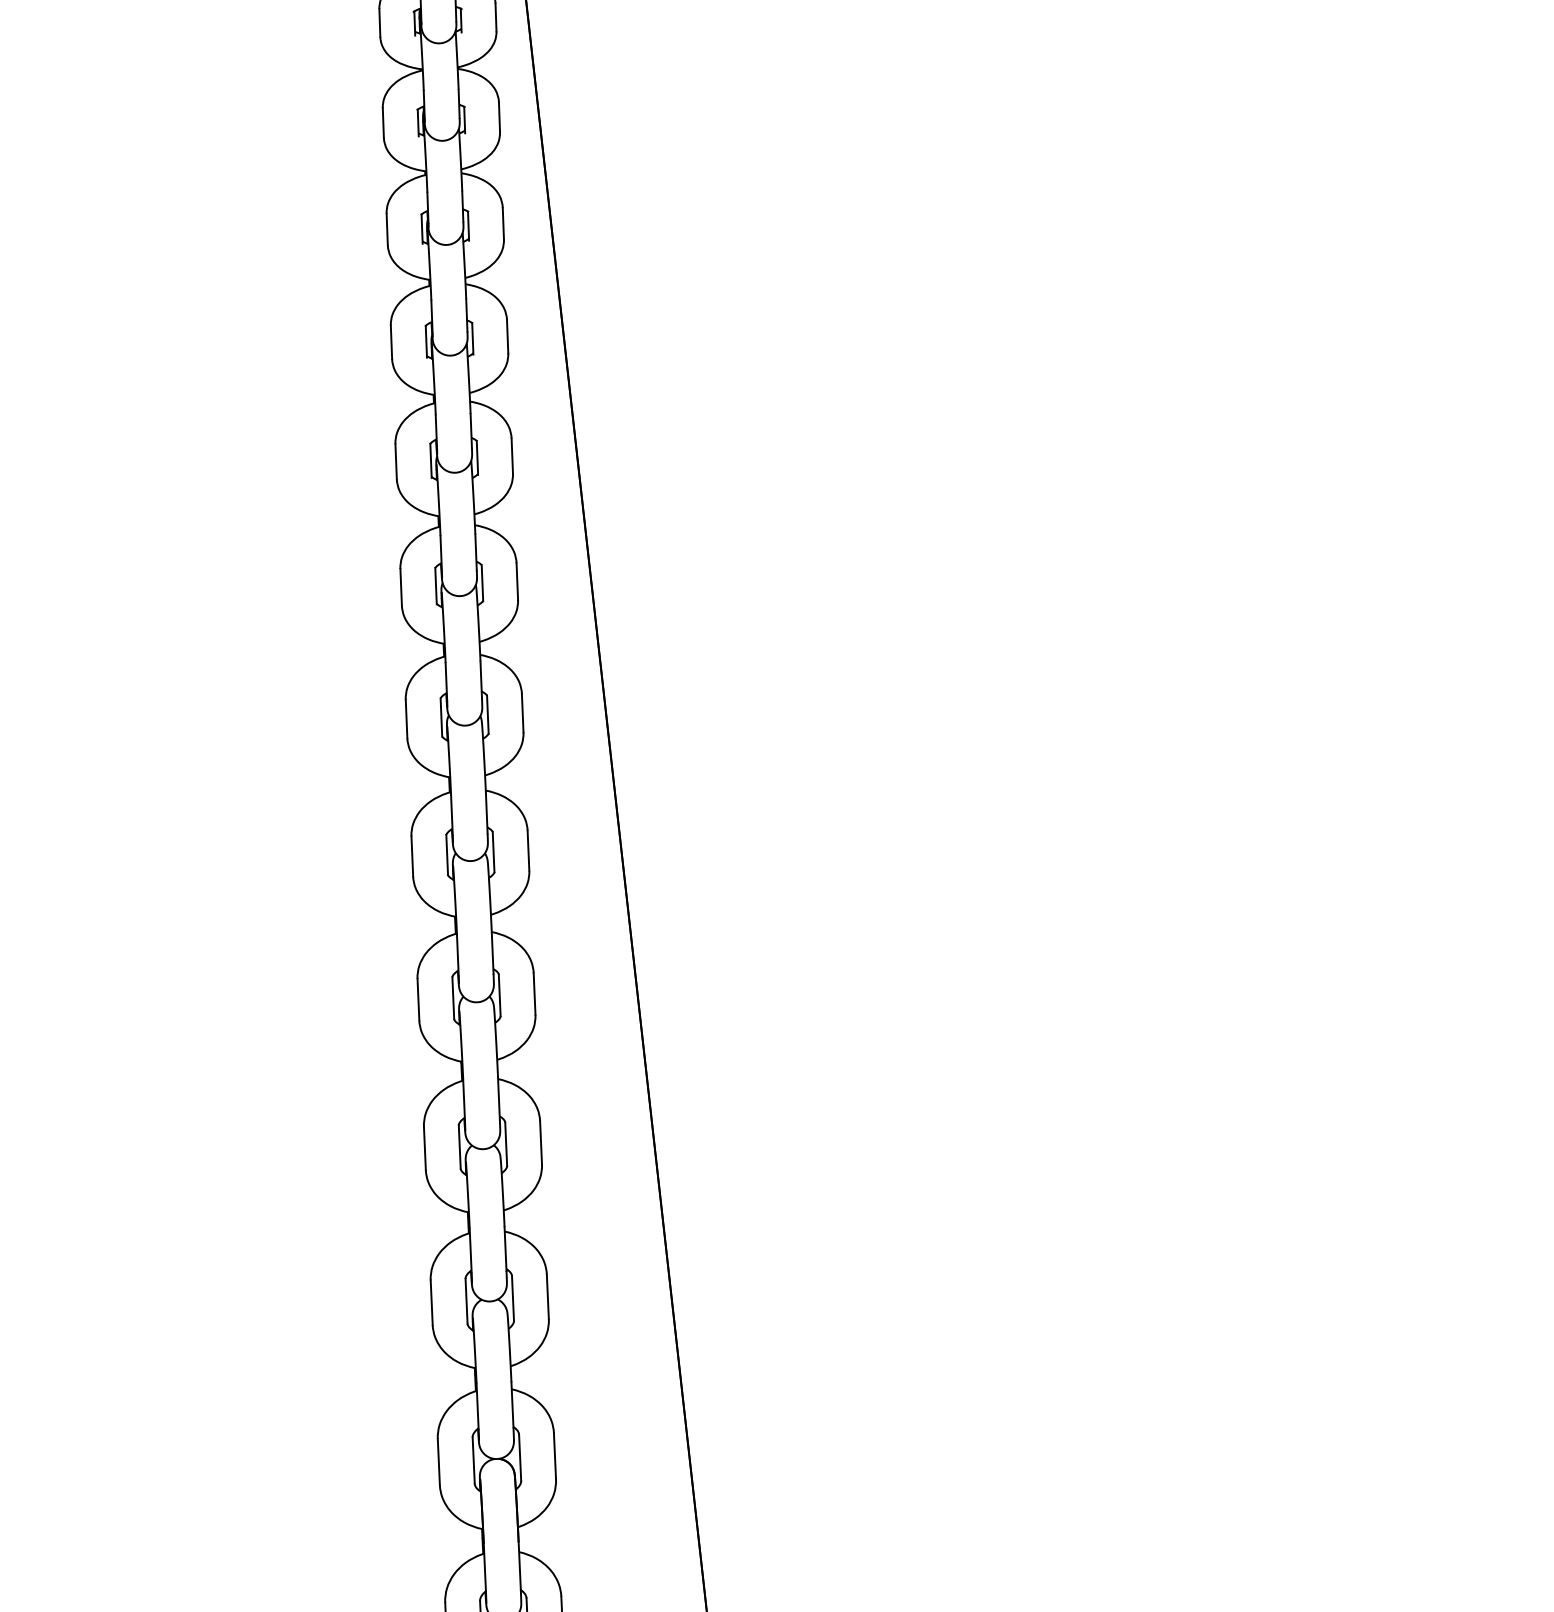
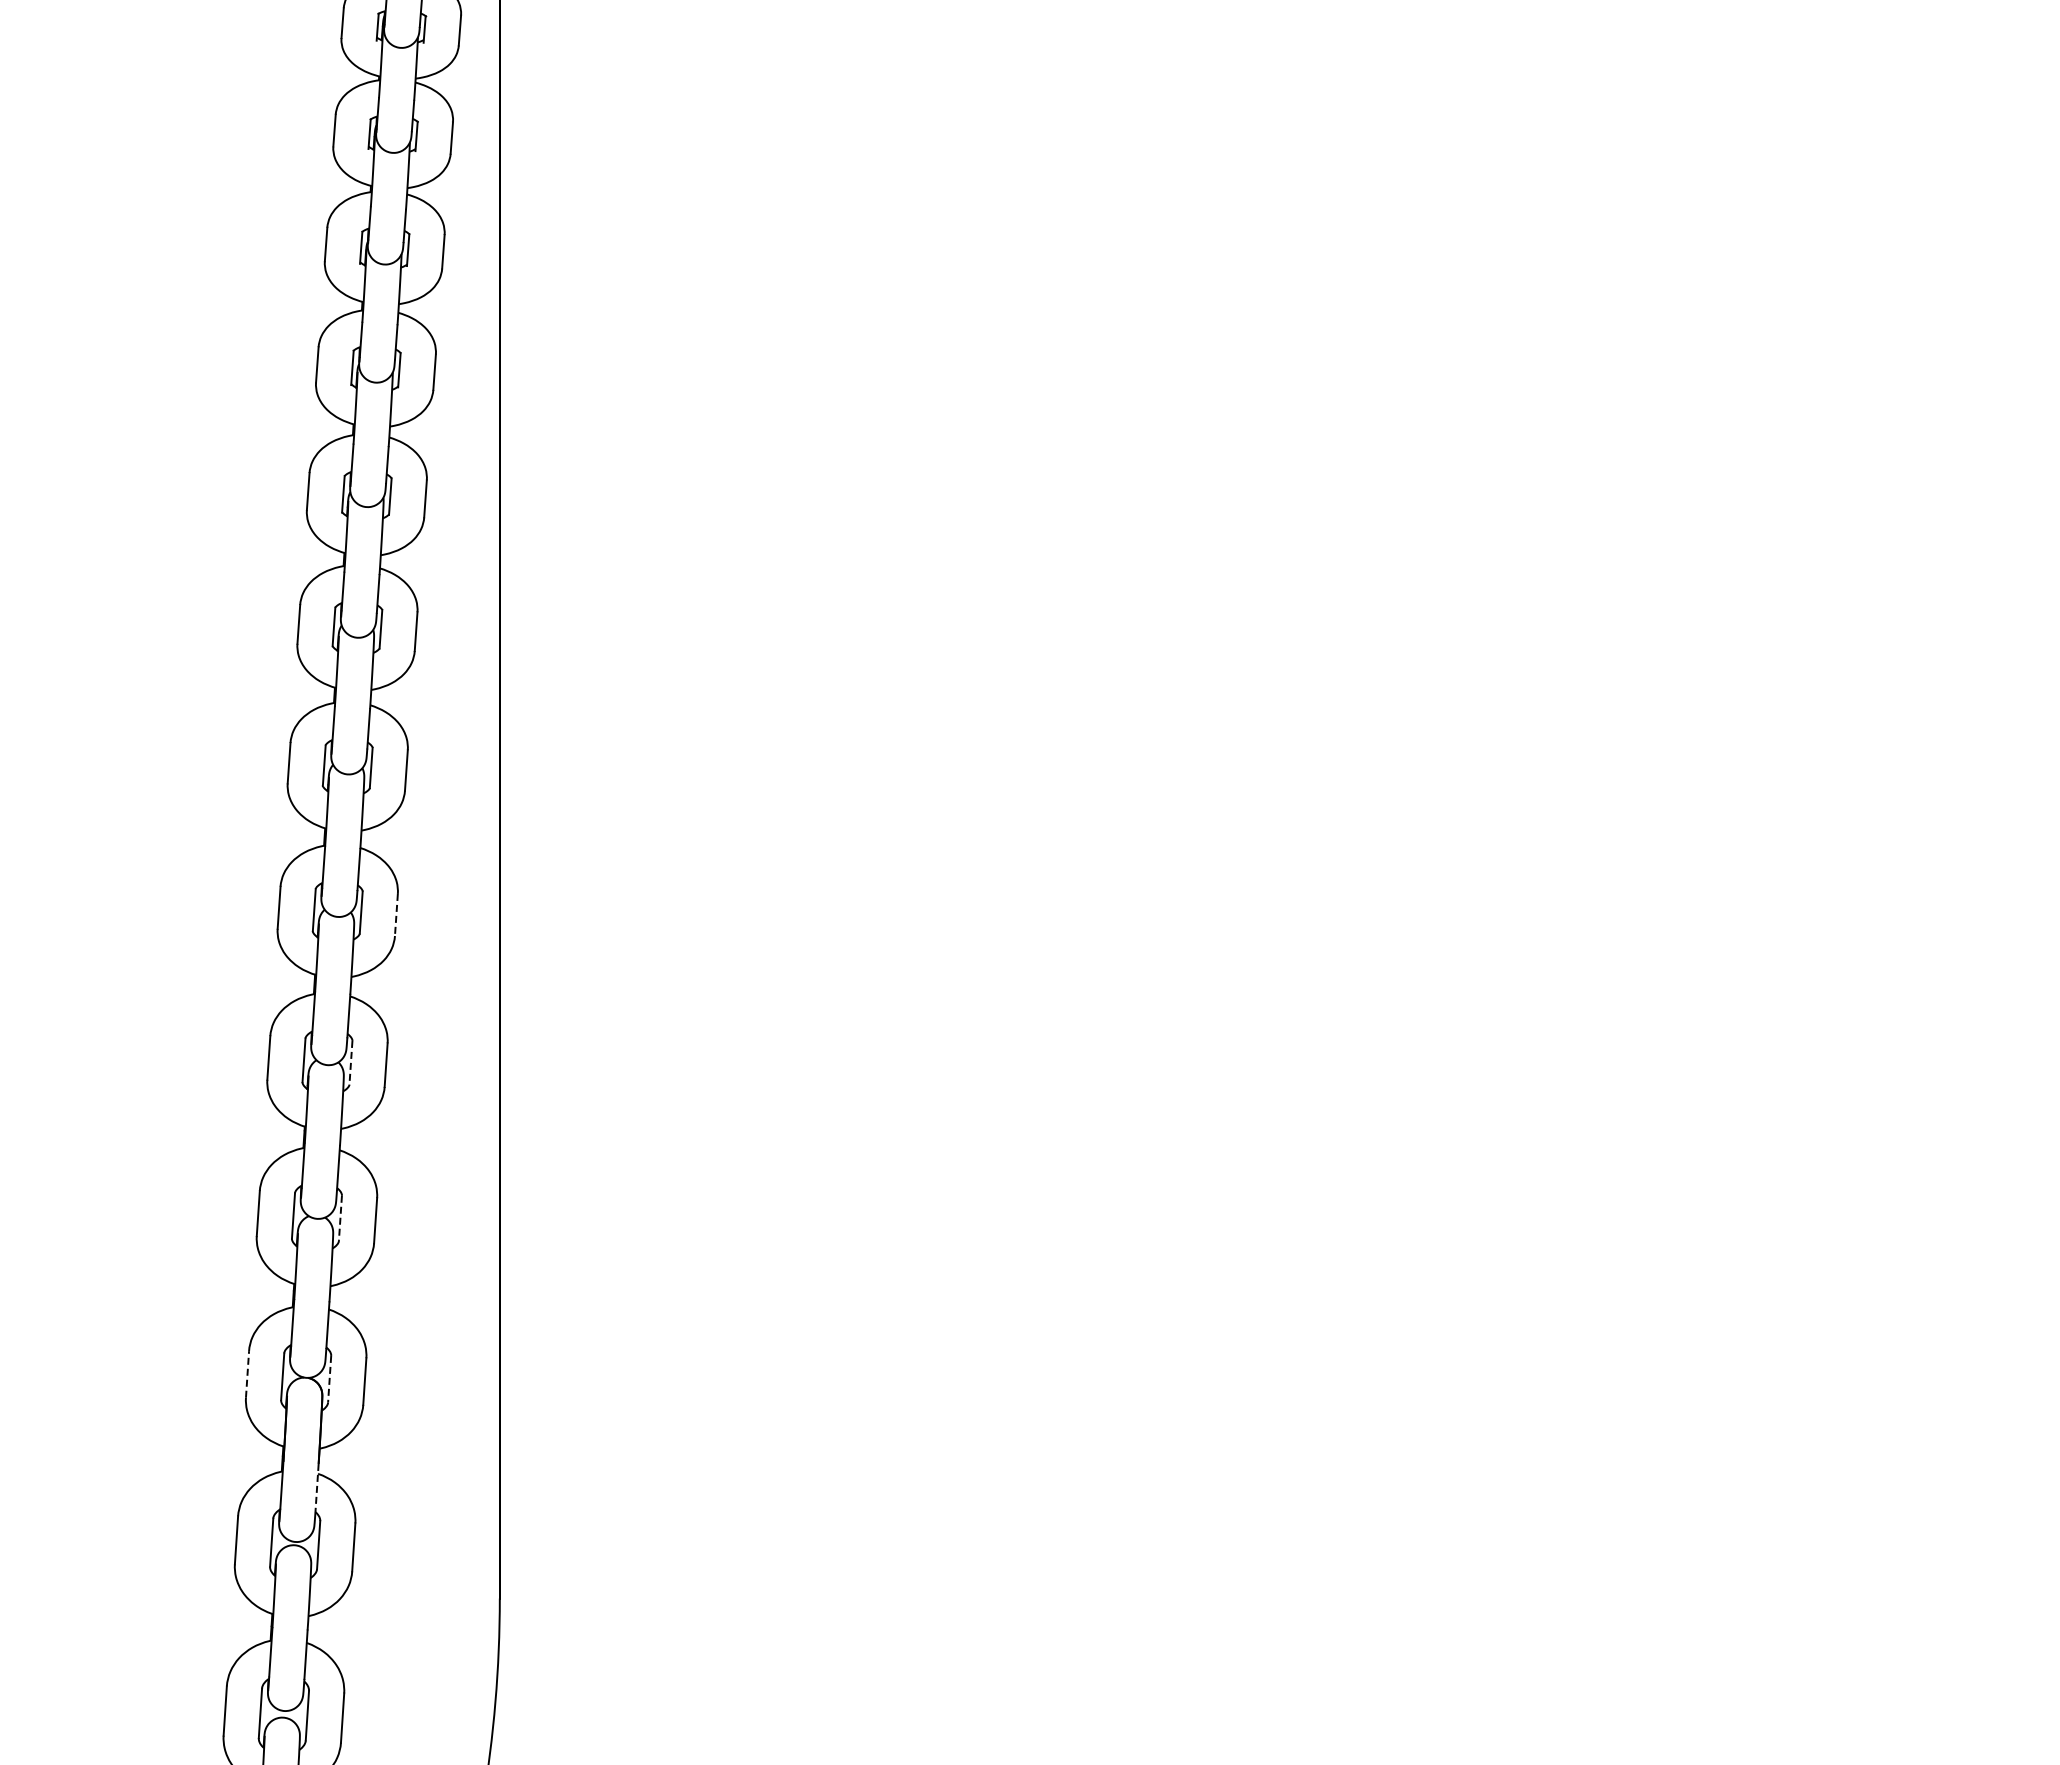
line: (534, 994) -> (396, 915), solid -> dashed
line: (505, 1144) -> (350, 1062), solid -> dashed
line: (513, 1298) -> (340, 1218), solid -> dashed
line: (520, 1458) -> (329, 1379), solid -> dashed
line: (438, 1461) -> (247, 1373), solid -> dashed
line: (520, 1565) -> (317, 1487), solid -> dashed

